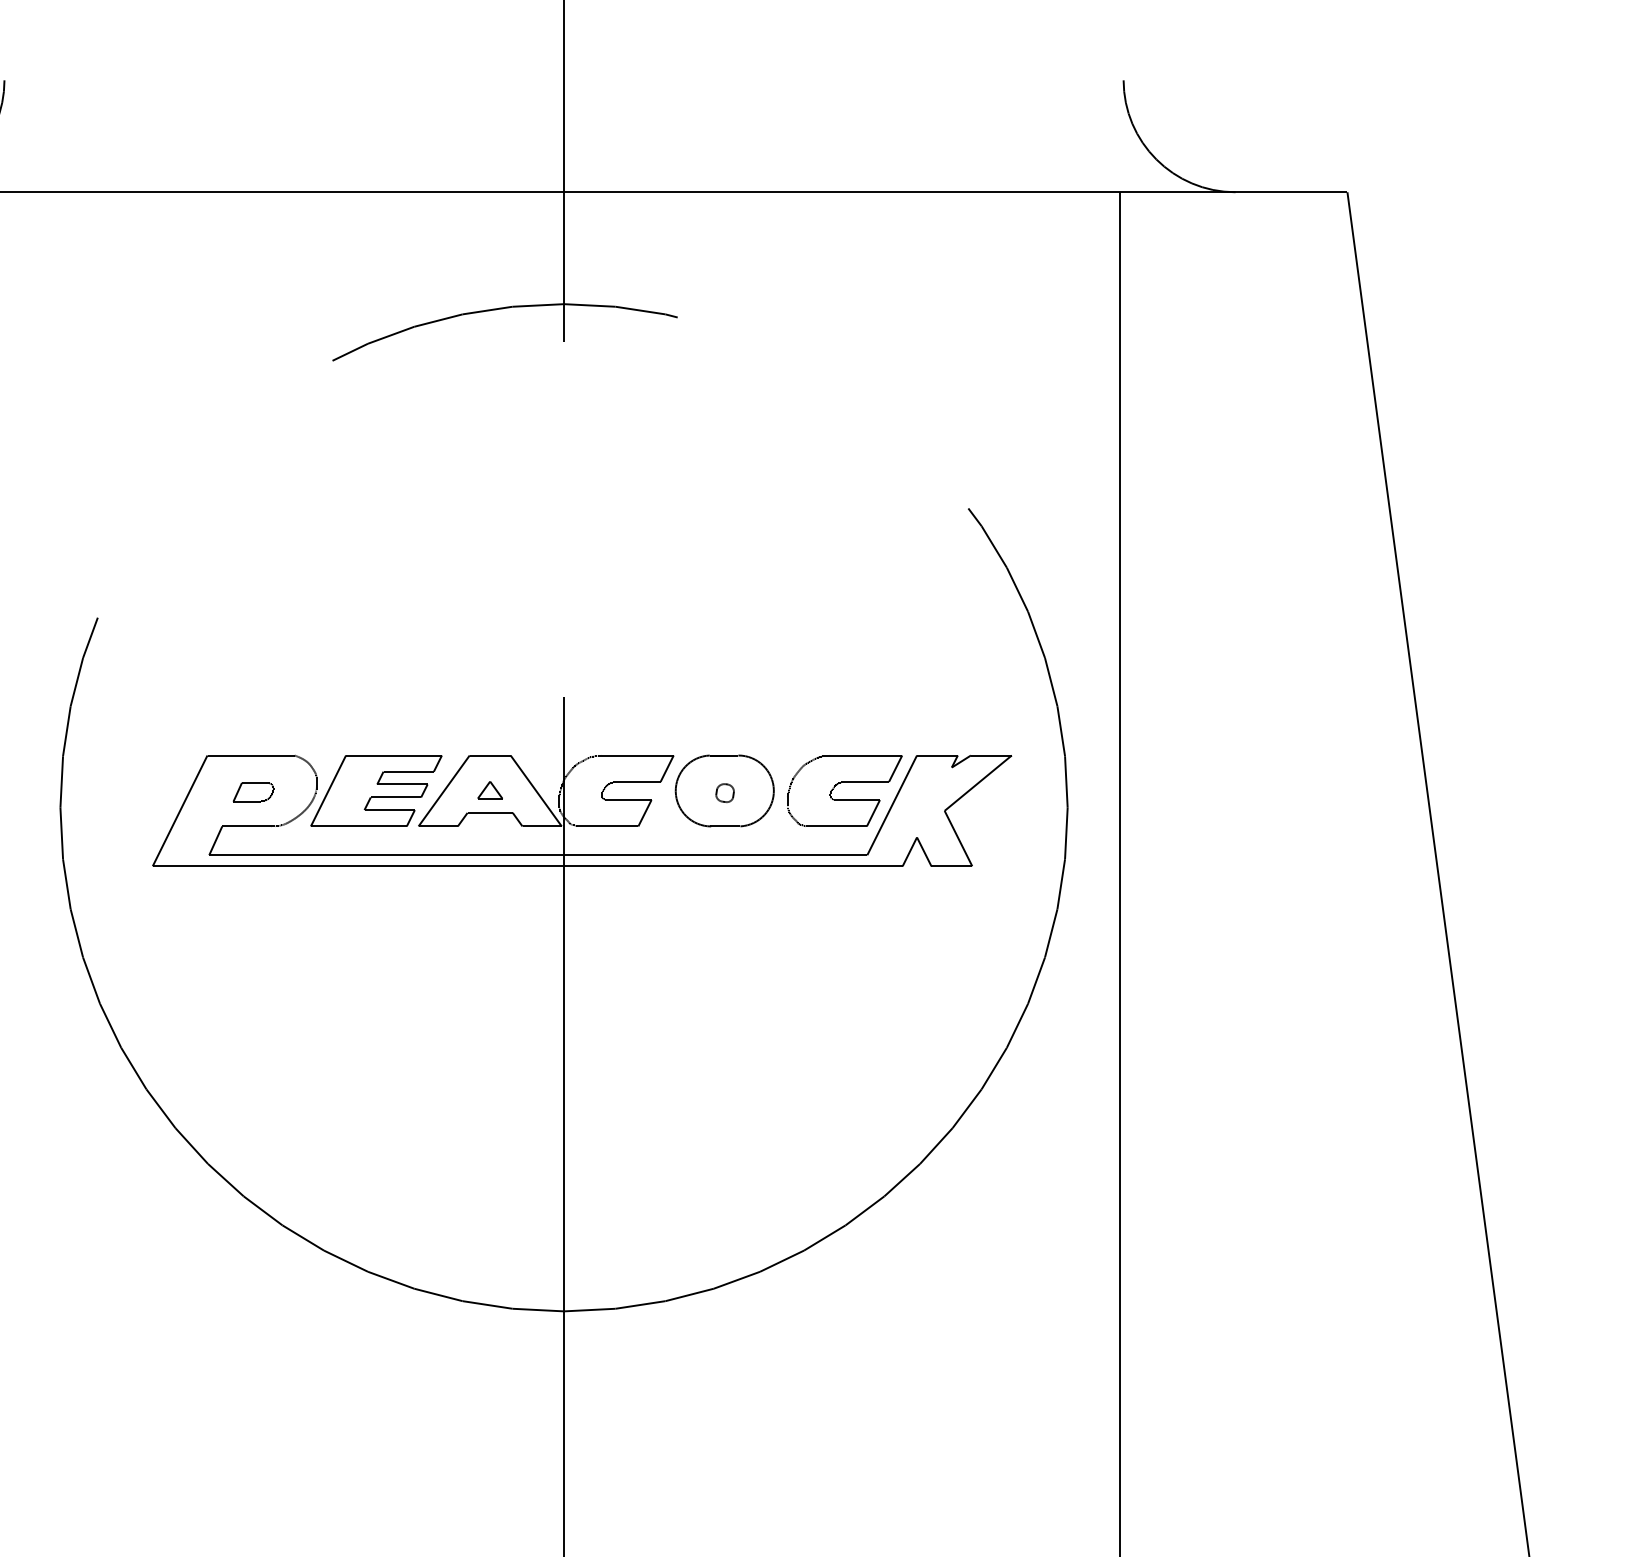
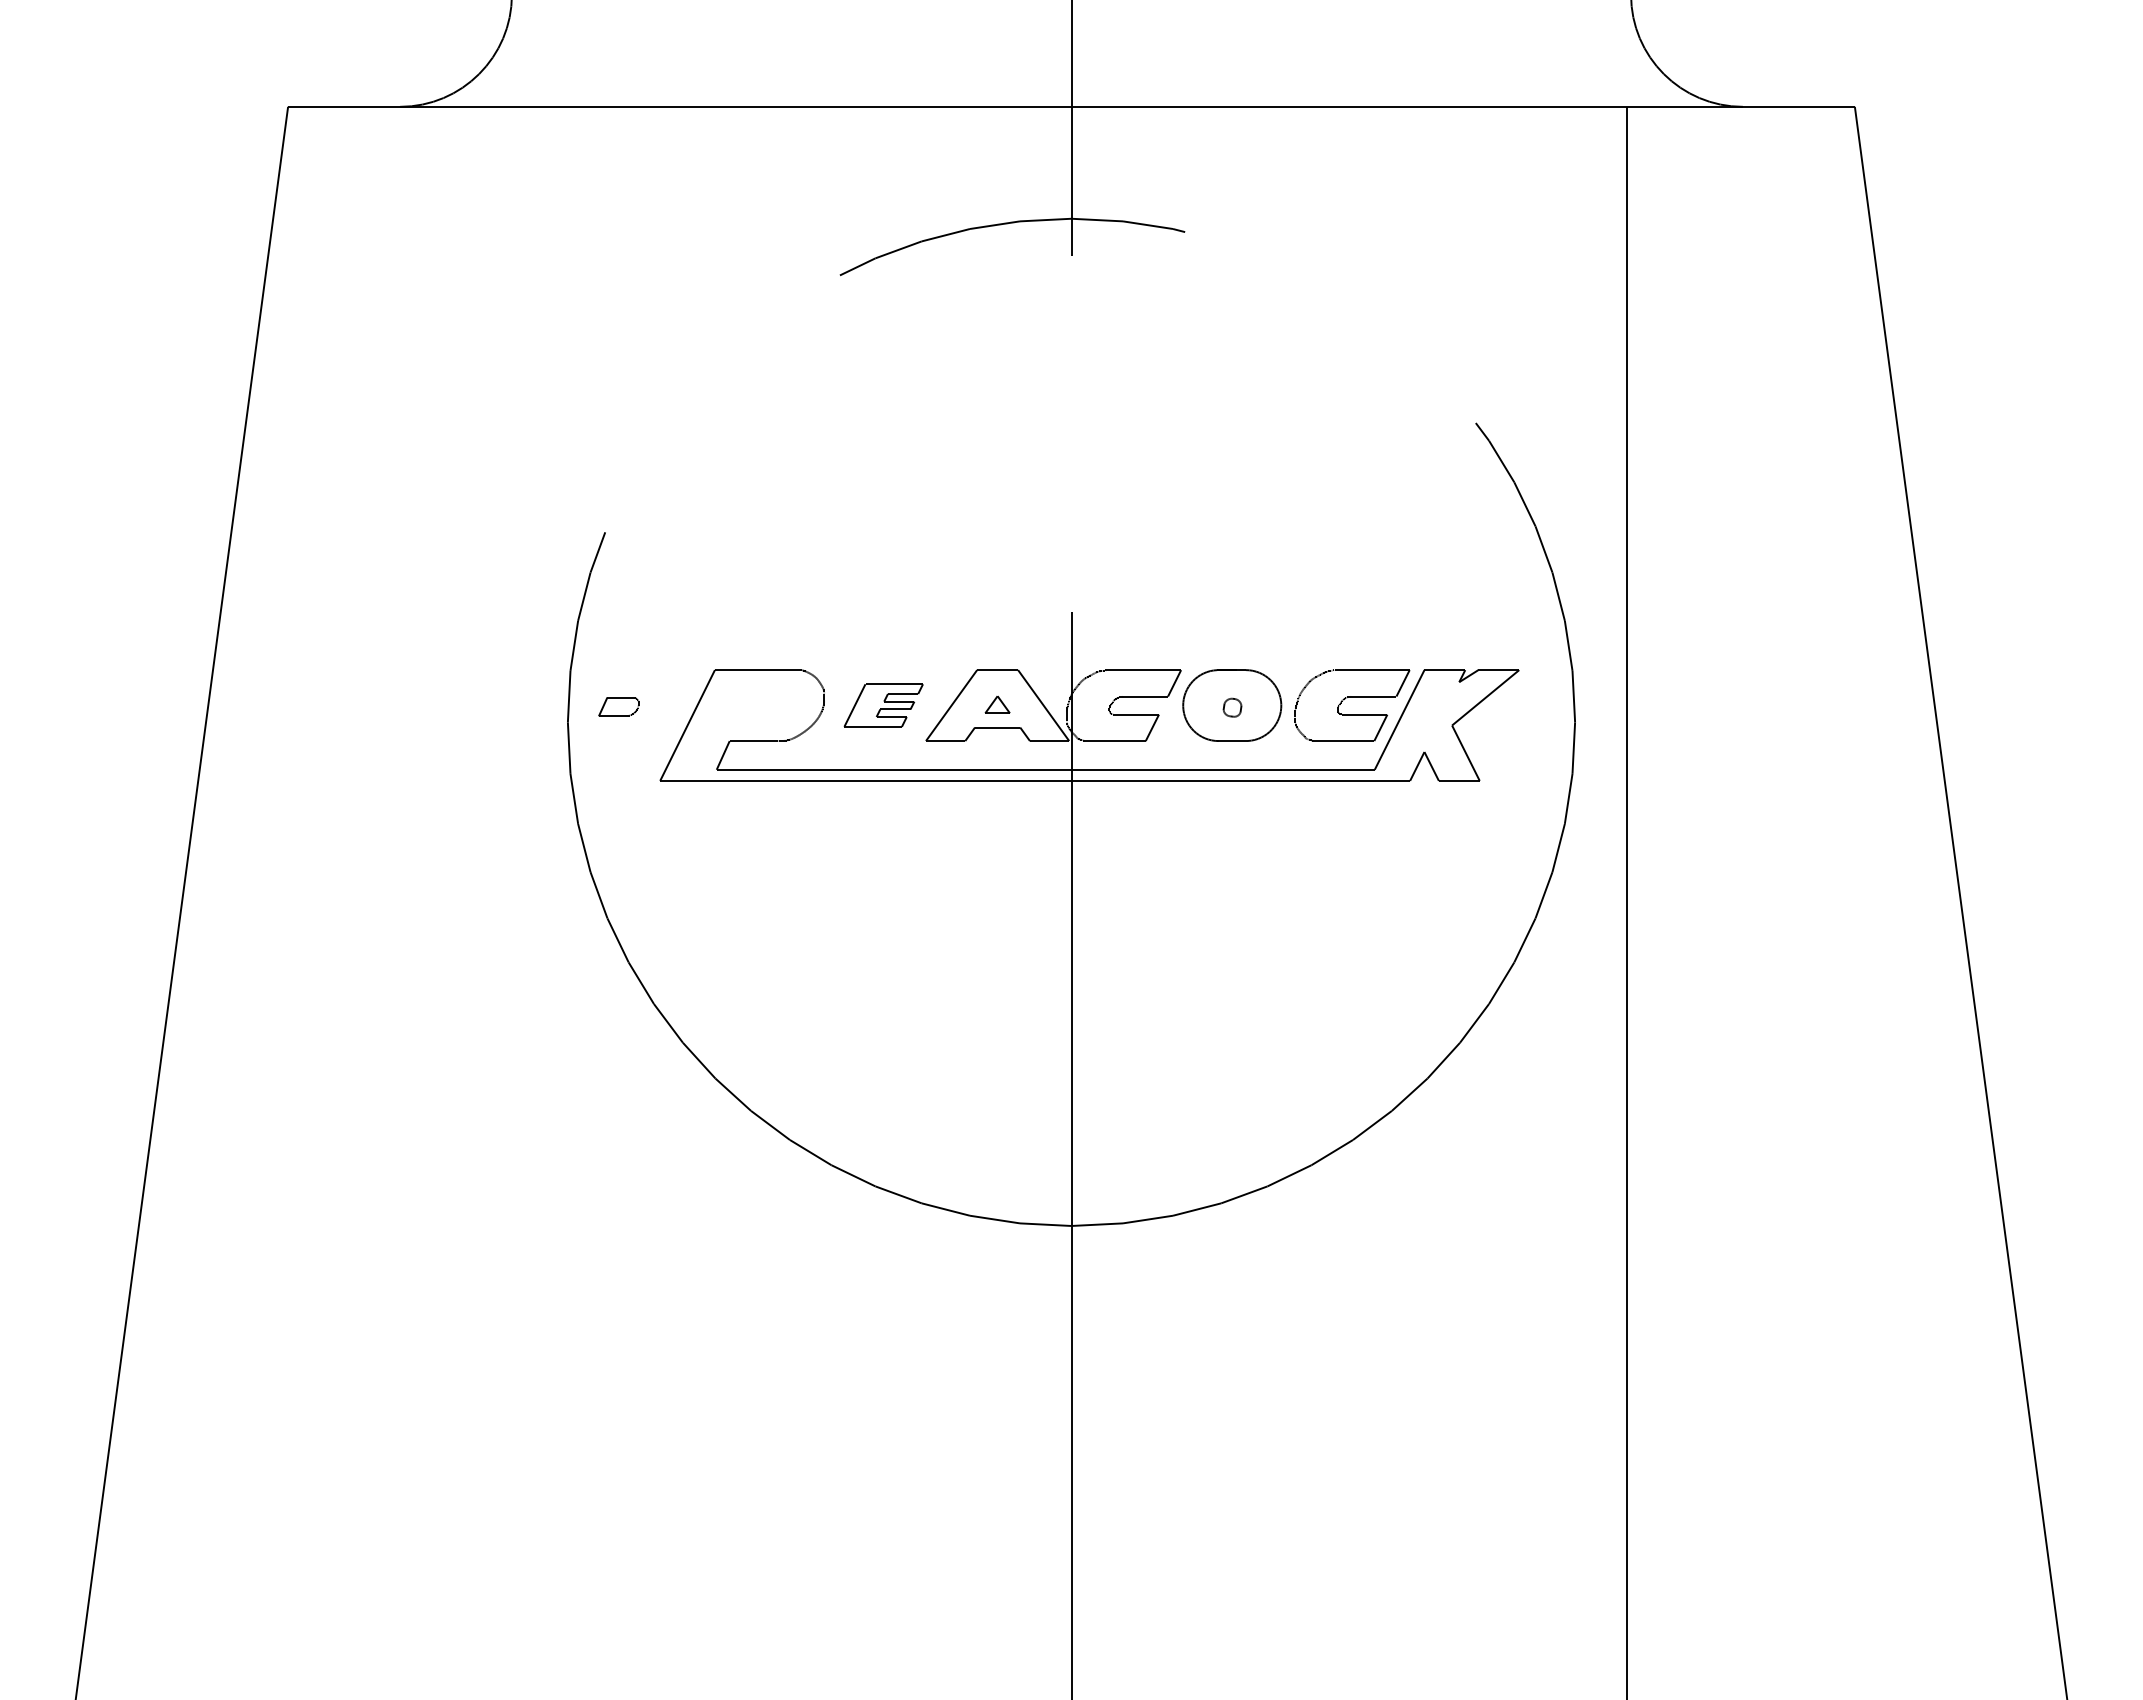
part: (376, 790) -> (883, 705), size x0.6
part: (253, 791) -> (618, 706), moved

